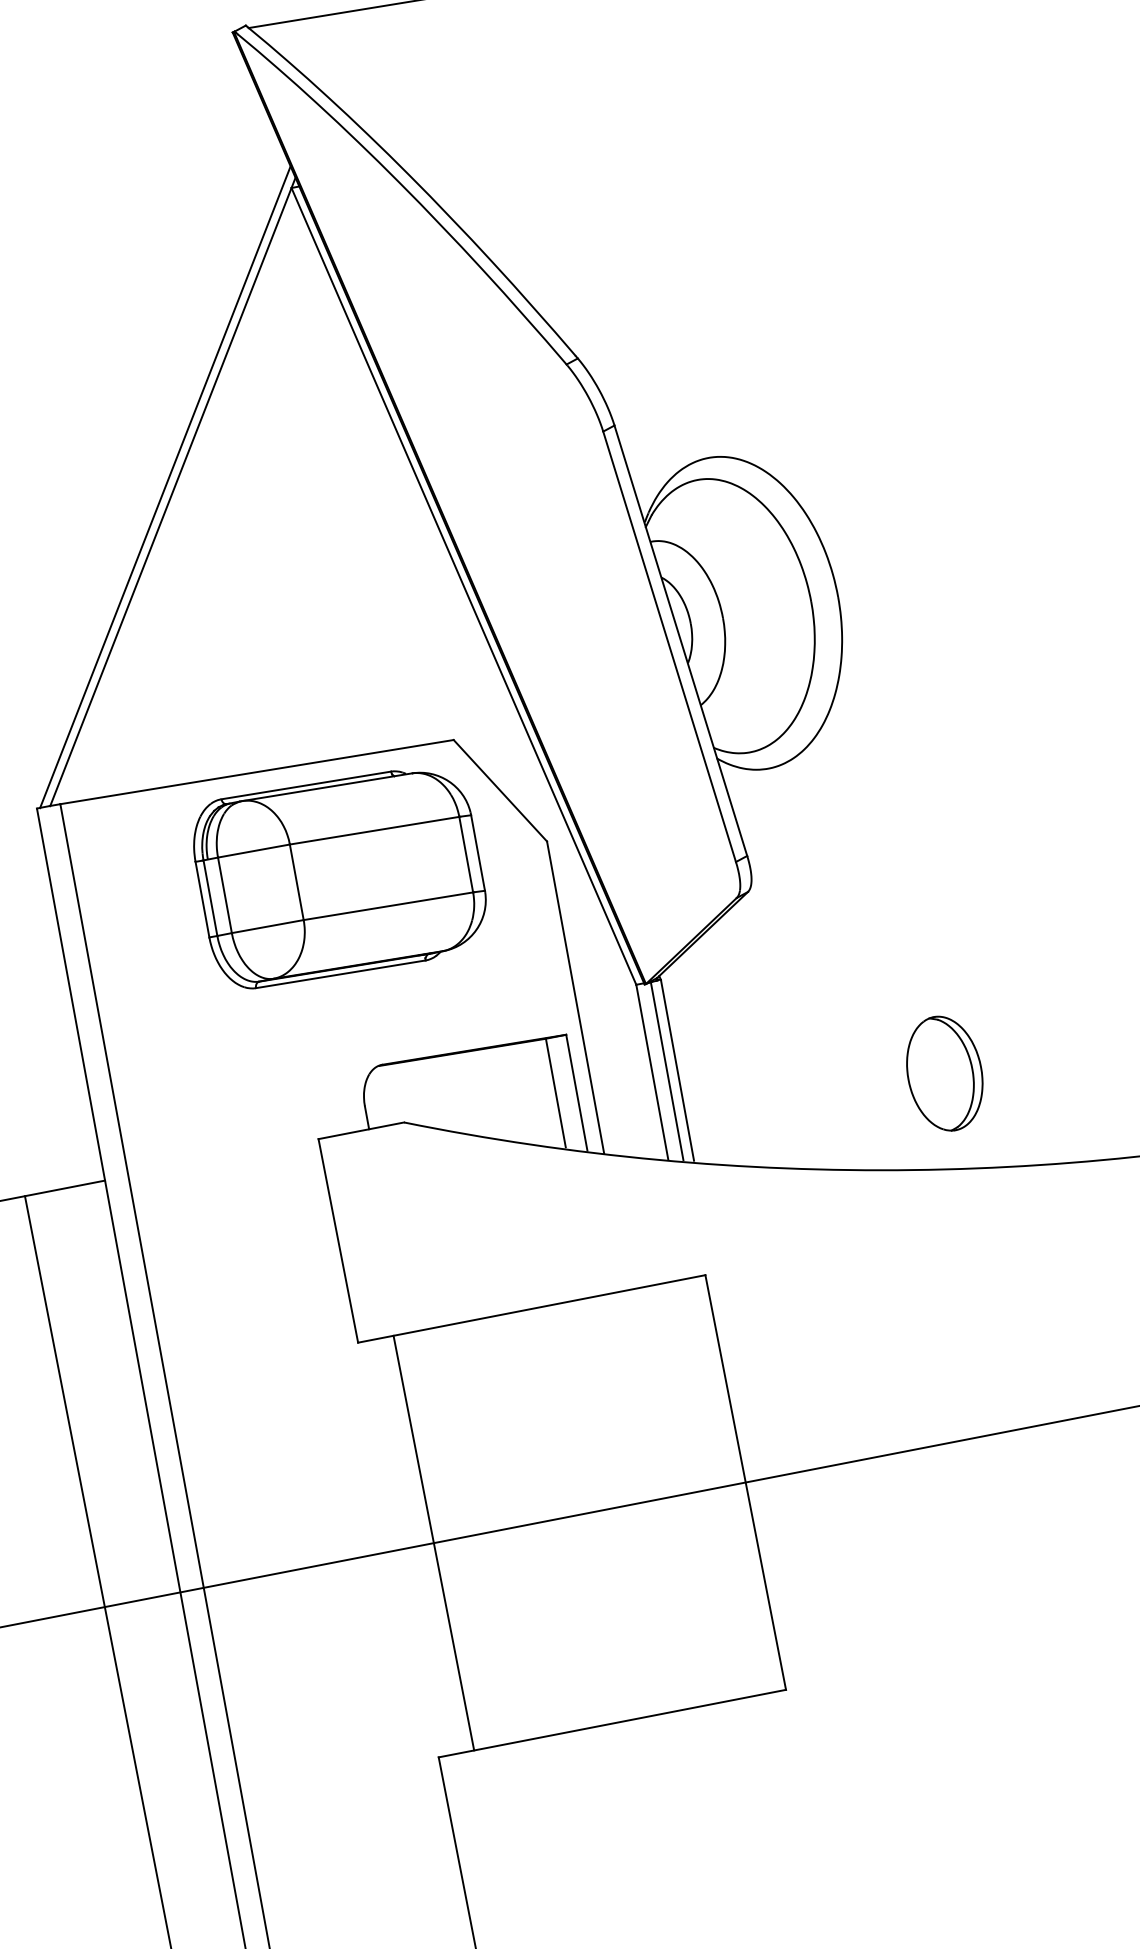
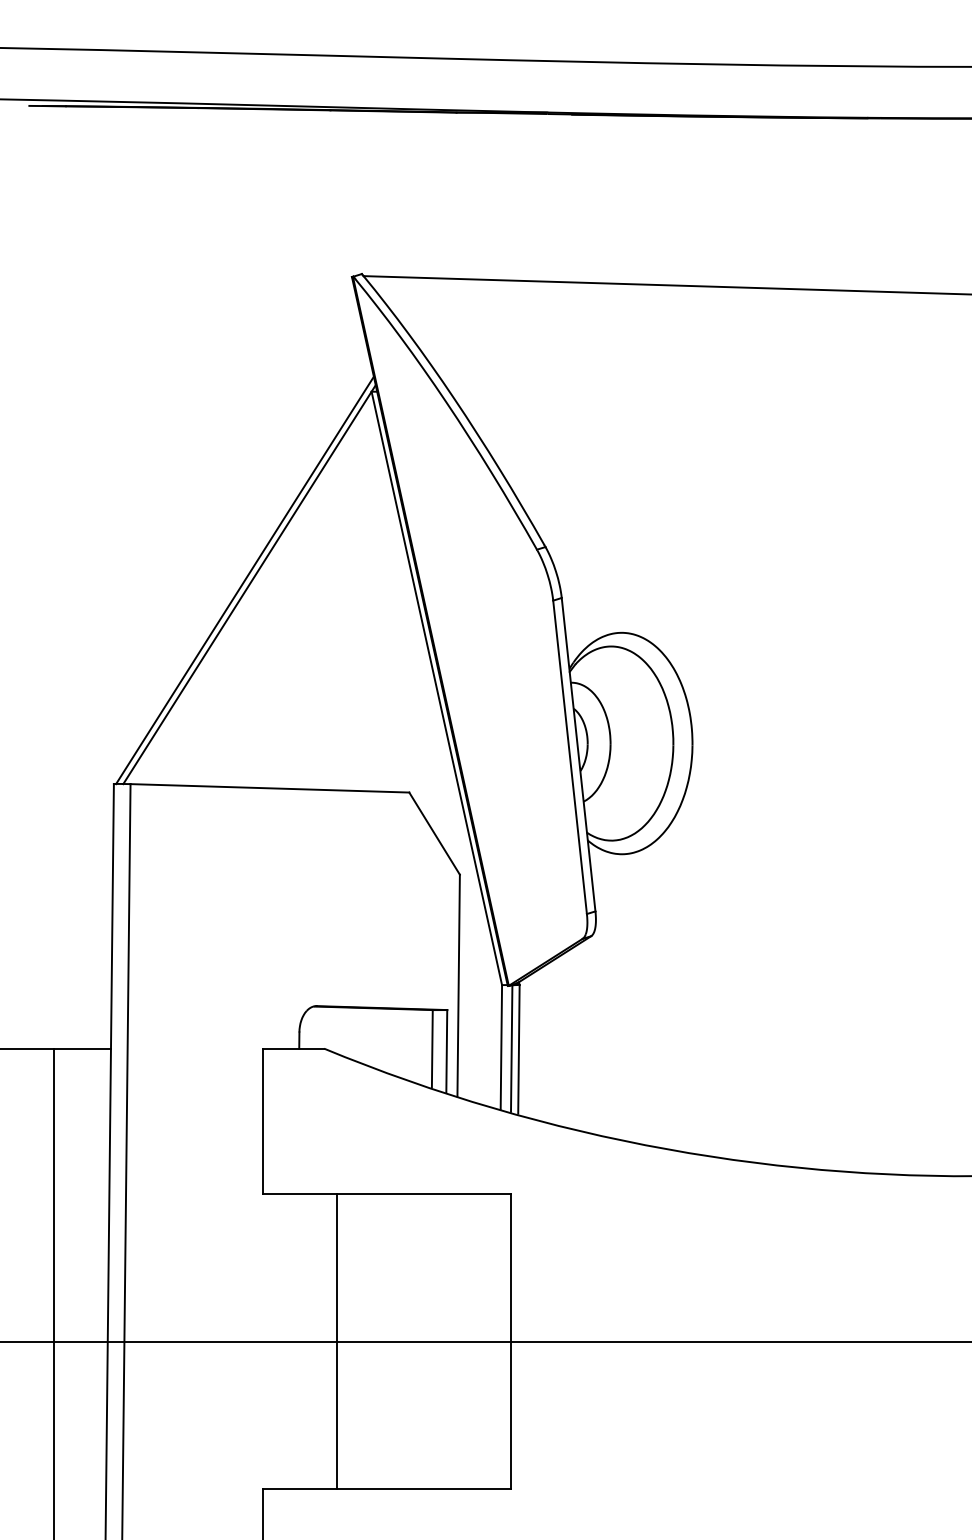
part: (340, 876) -> (313, 871), removed
part: (943, 1074) -> (701, 1087), removed
line: (433, 1542) -> (337, 1341), moved

